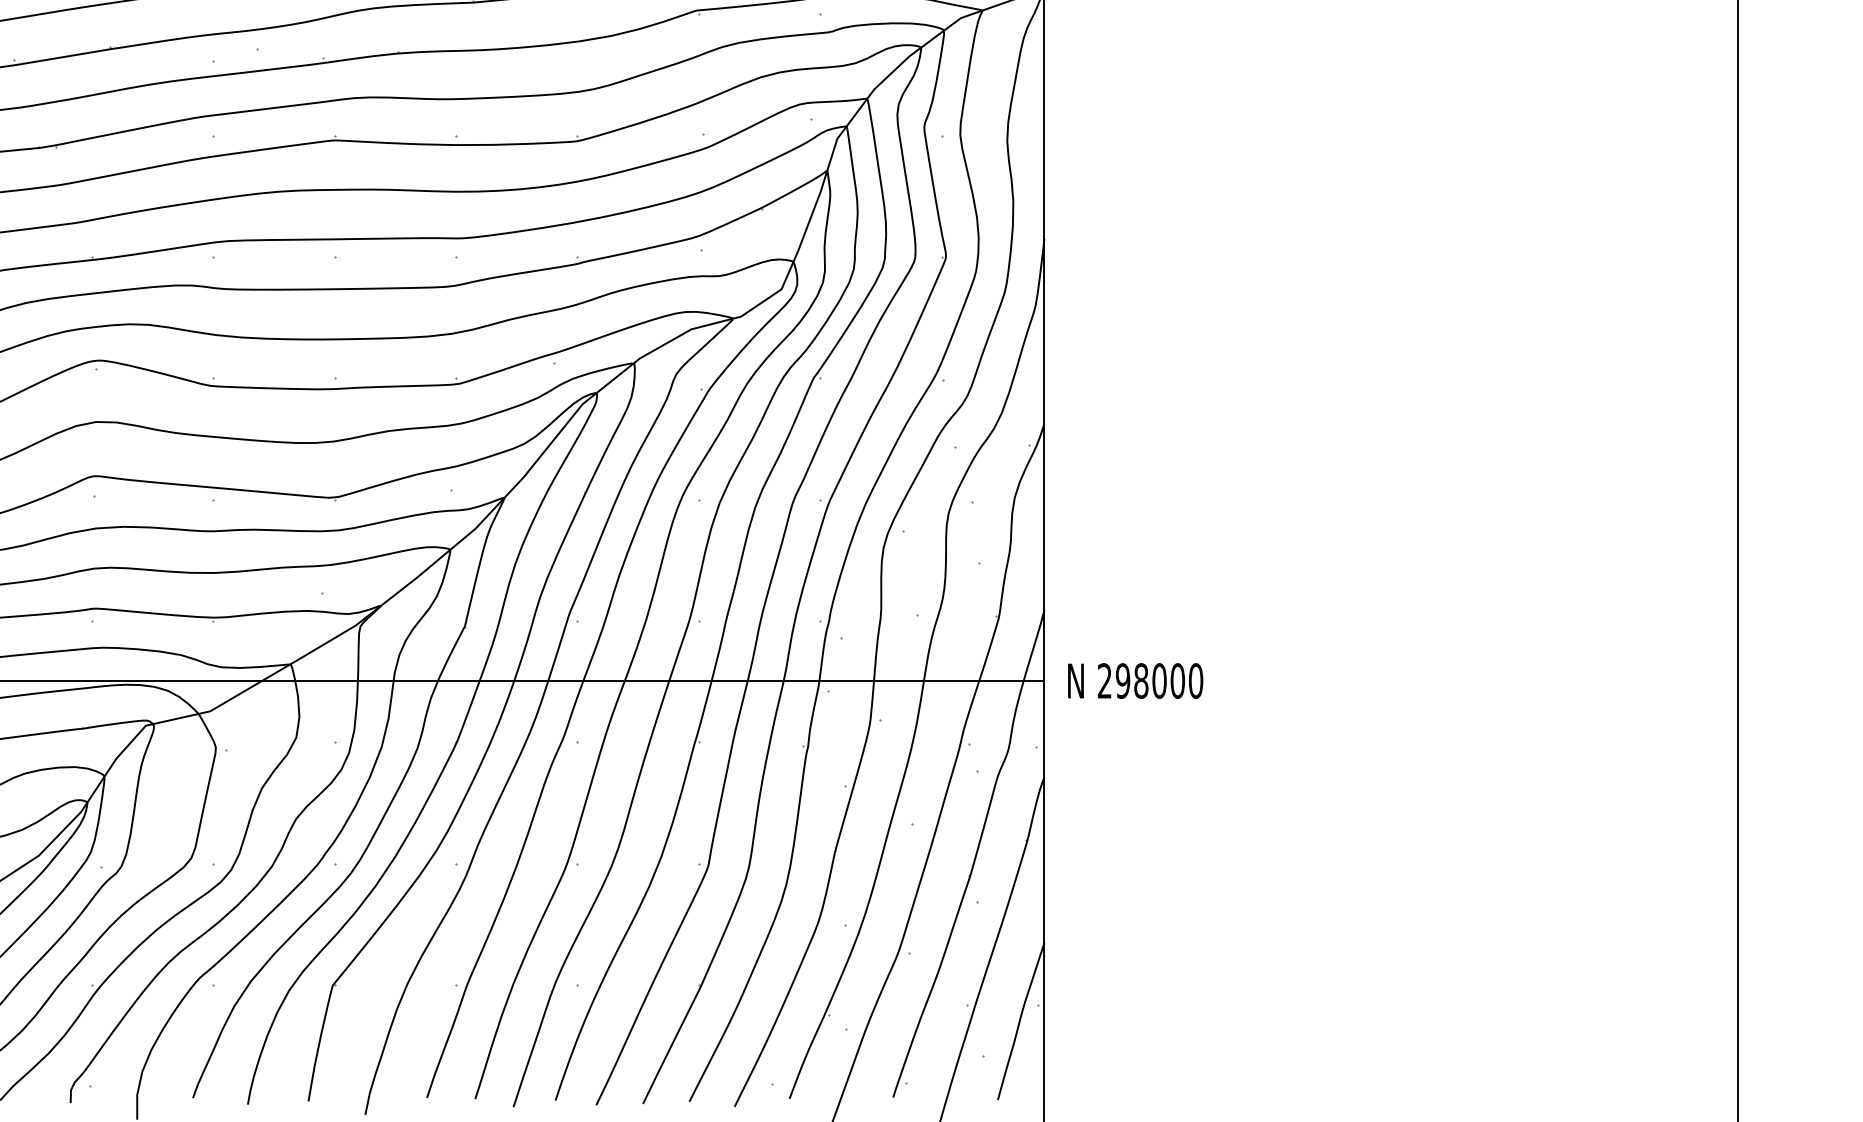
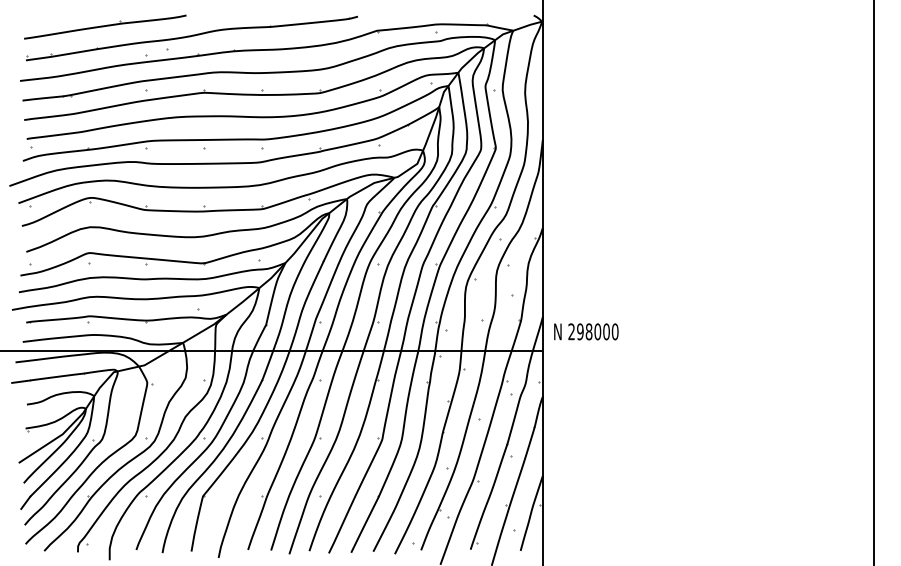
text: (1135, 680) -> (586, 331), moved

